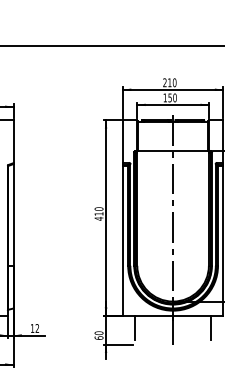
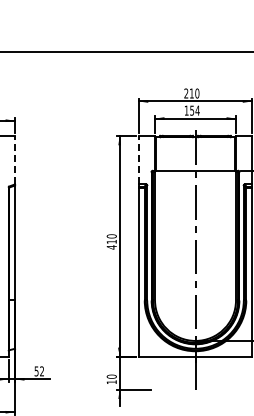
text: (174, 97) -> (197, 110), 150 -> 154
line: (13, 141) -> (15, 159), solid -> dashed
line: (122, 141) -> (138, 159), solid -> dashed
line: (135, 327) -> (152, 370), removed
line: (211, 327) -> (238, 370), removed
text: (32, 328) -> (36, 371), 12 -> 52
text: (98, 338) -> (111, 382), 60 -> 10

